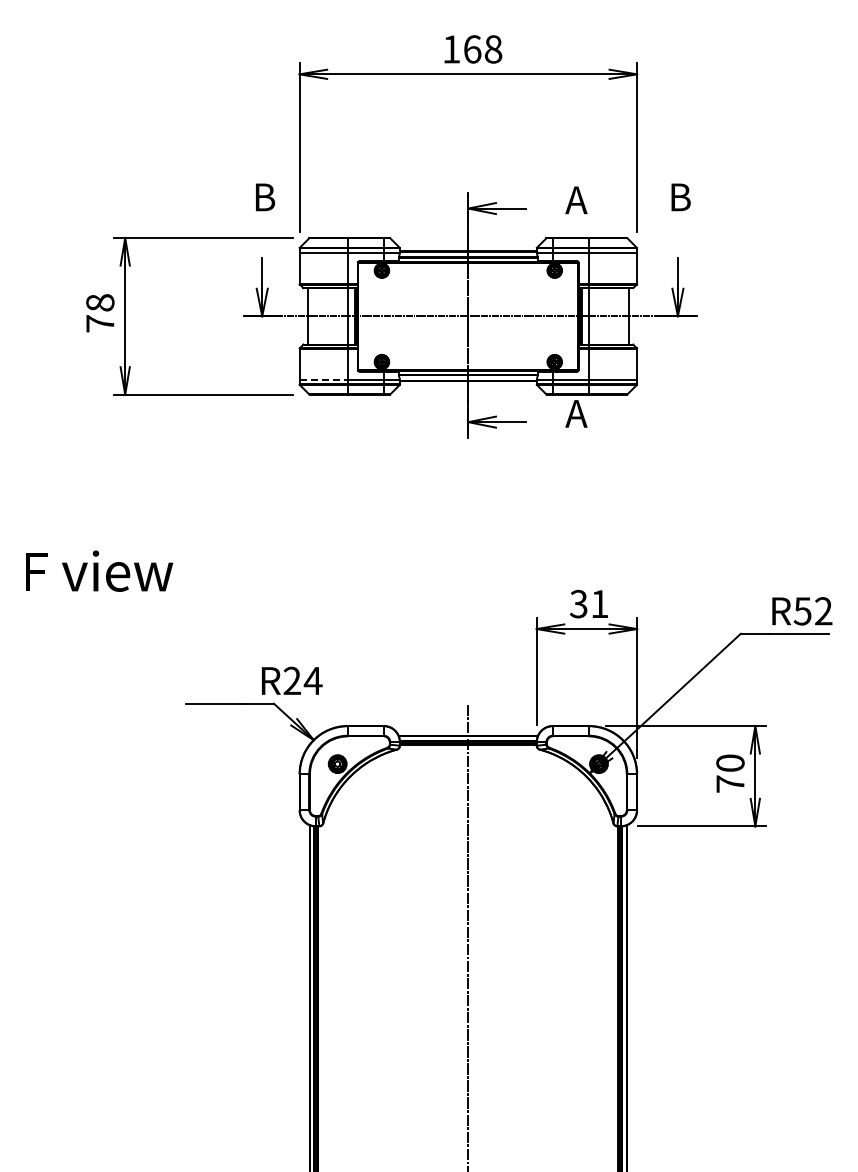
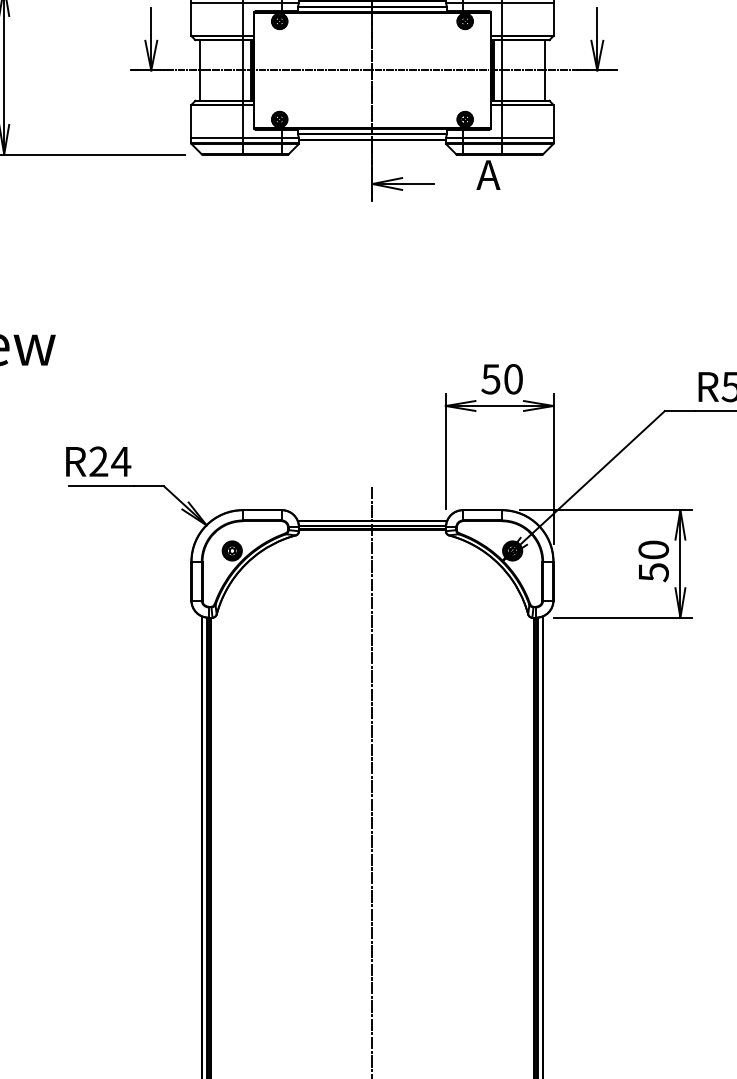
line: (324, 379) -> (218, 138), dashed -> solid
text: (589, 603) -> (502, 378), 31 -> 50
text: (292, 680) -> (98, 461), moved
text: (730, 784) -> (653, 572), 70 -> 50

